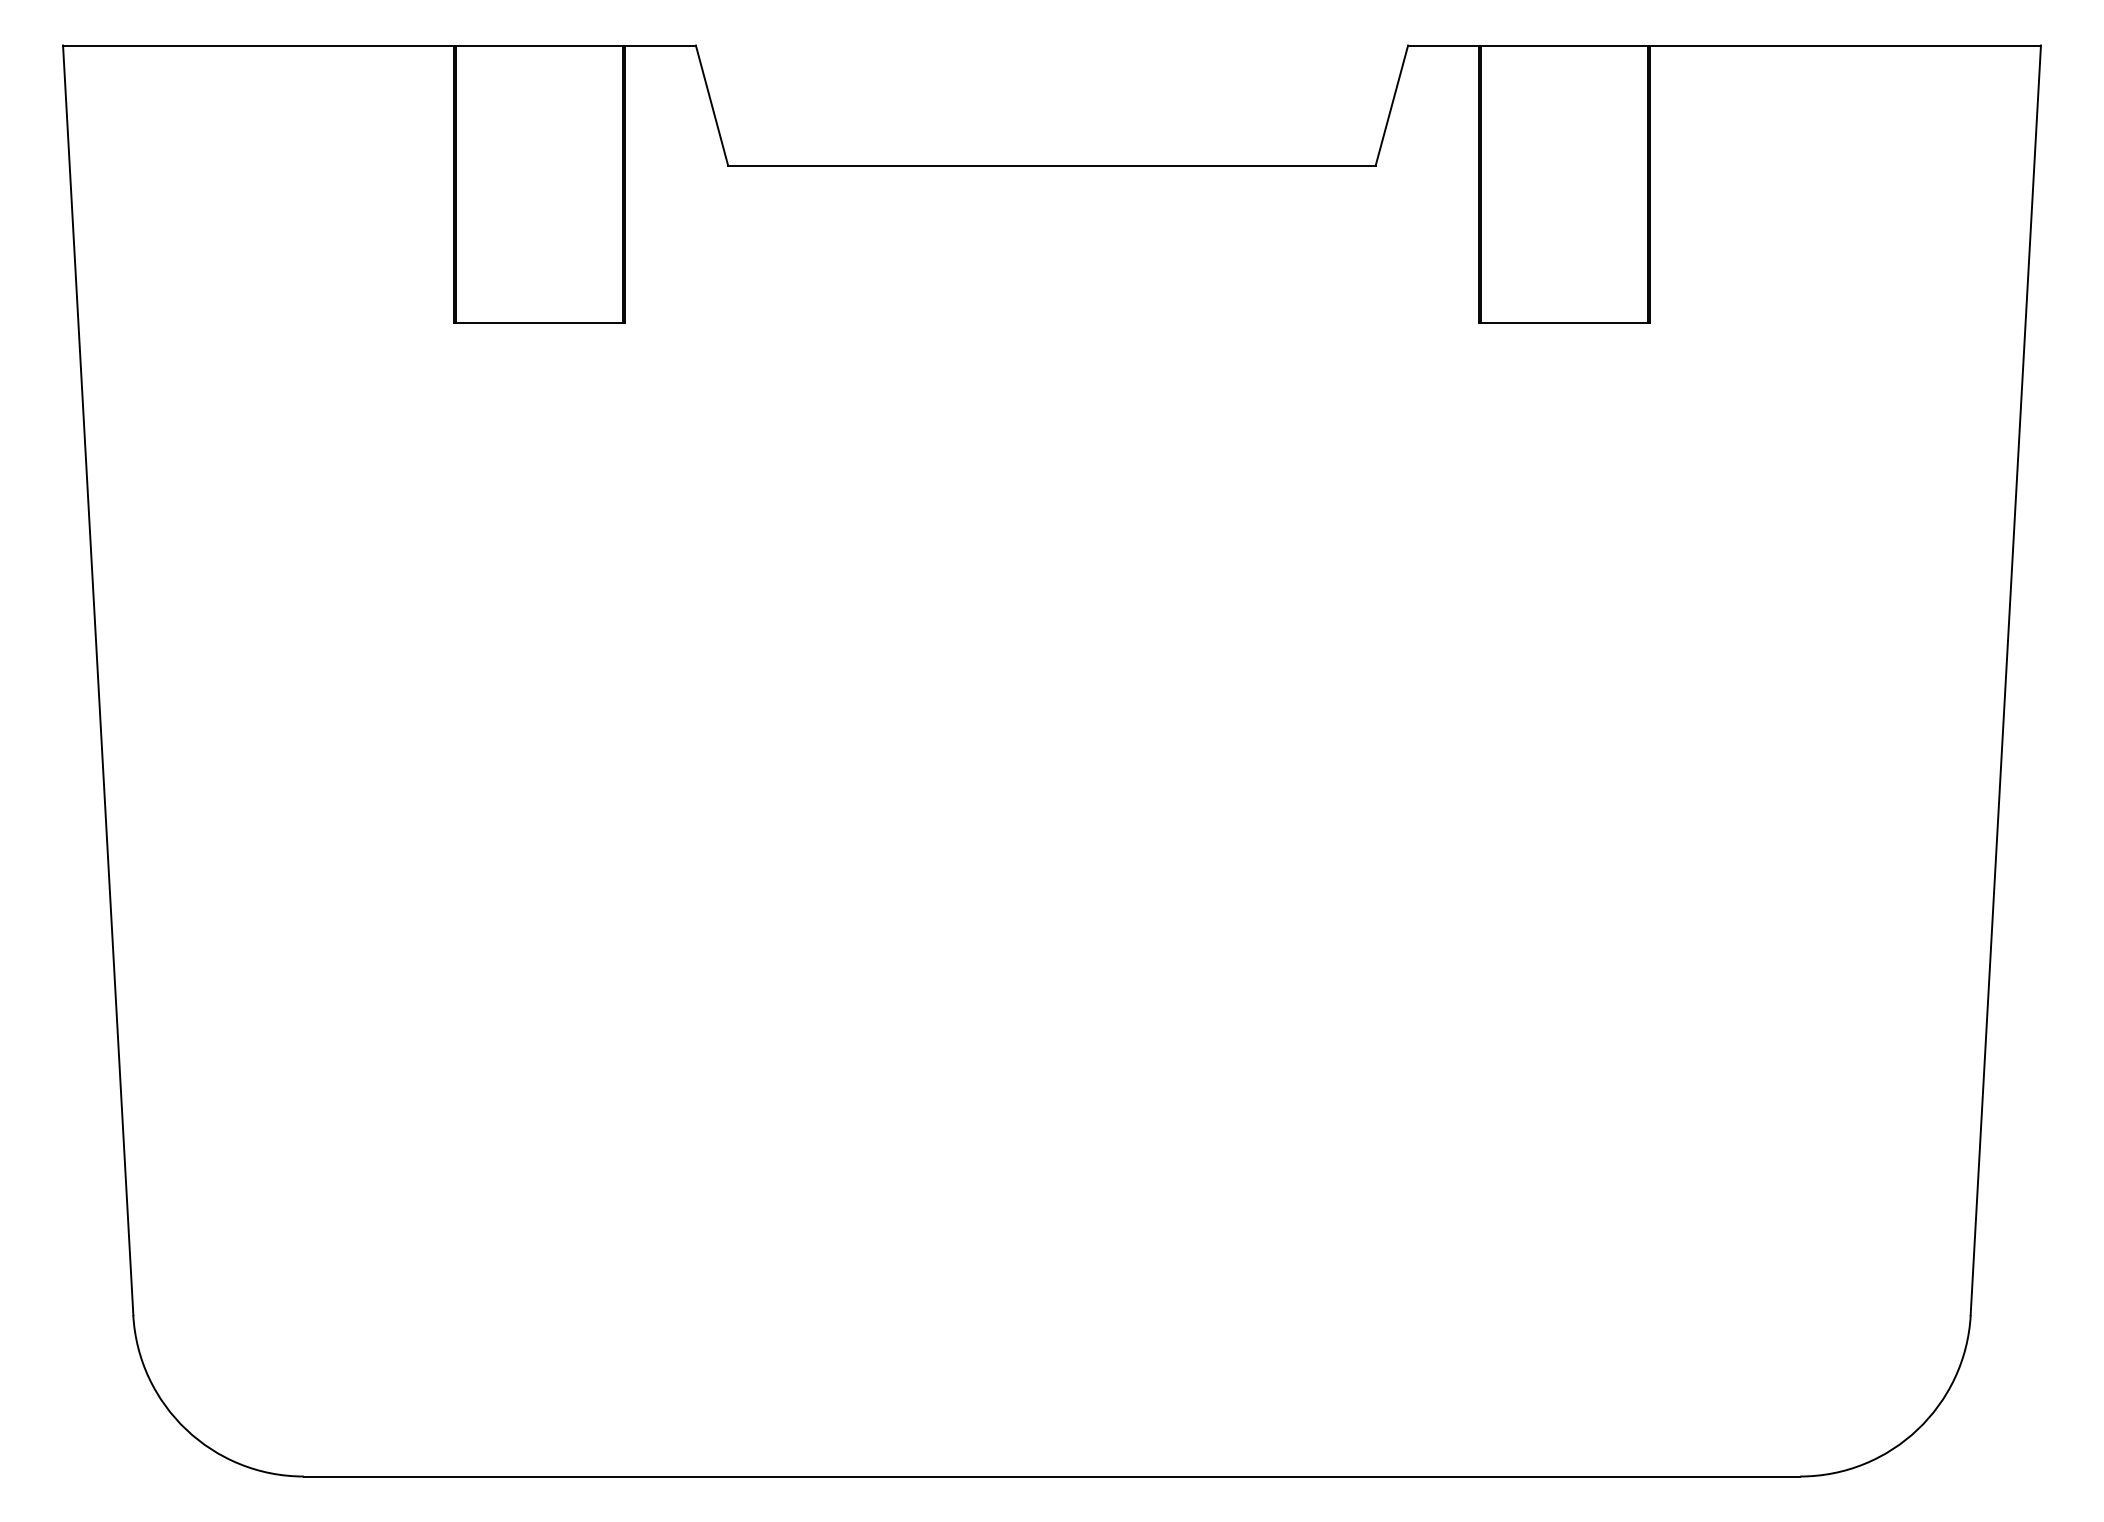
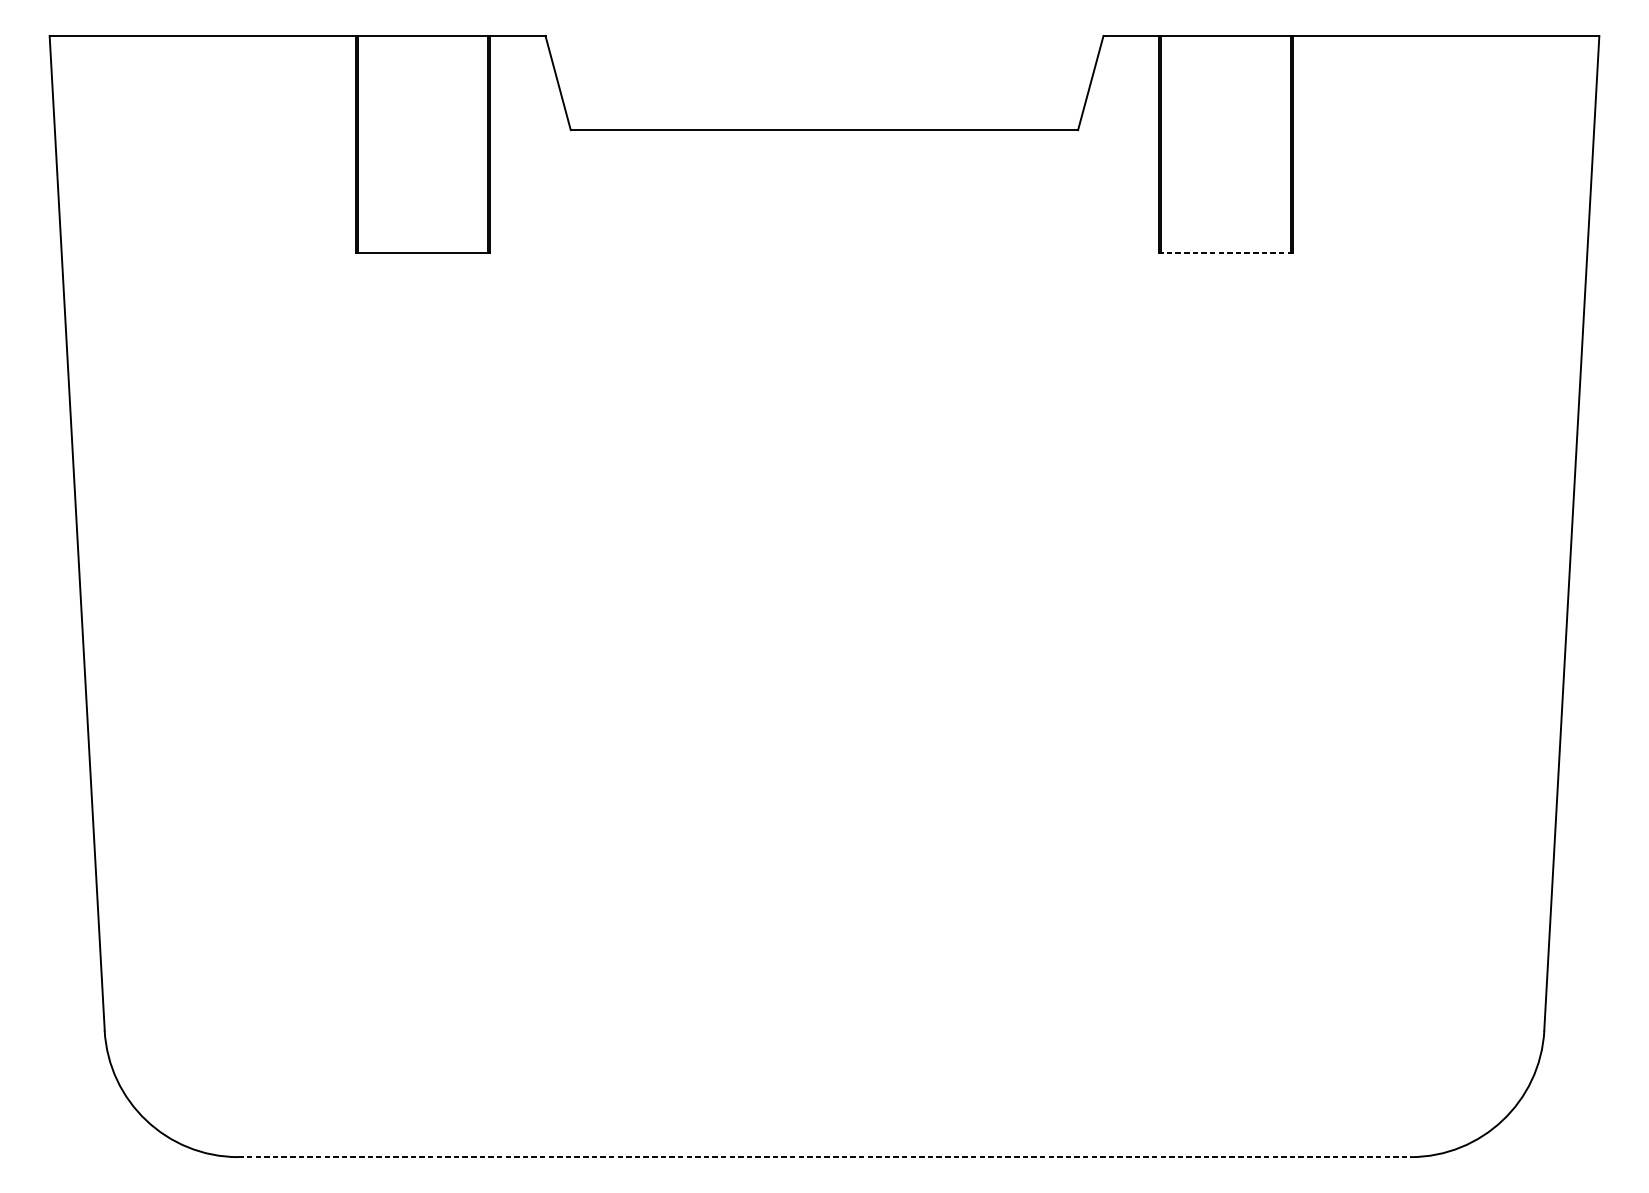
line: (1564, 323) -> (1226, 253), solid -> dashed
line: (1052, 1476) -> (824, 1157), solid -> dashed

